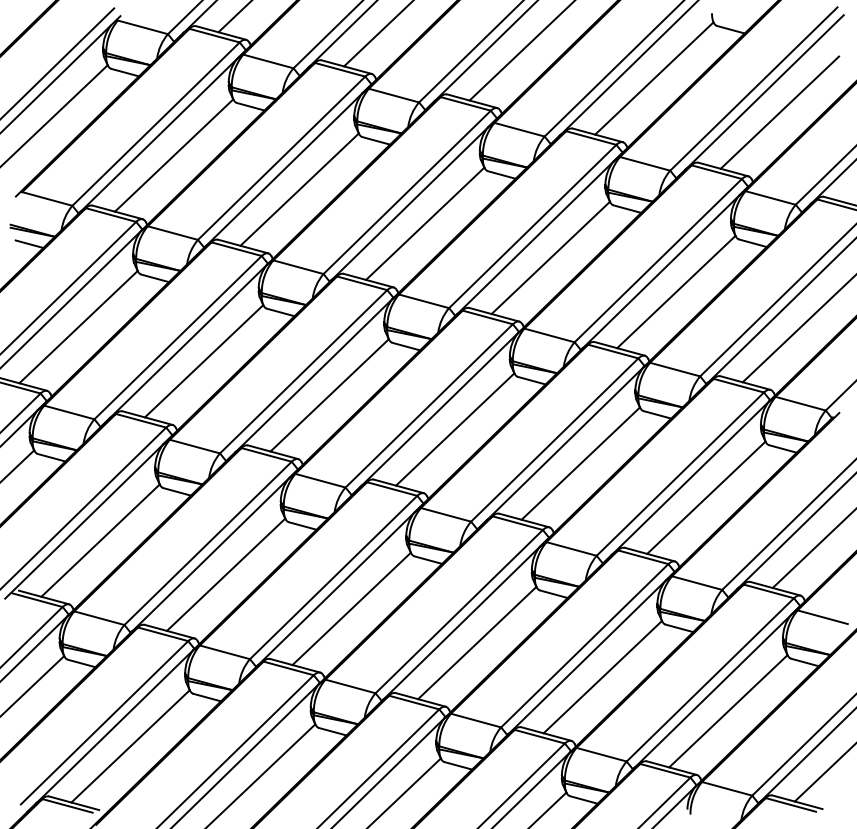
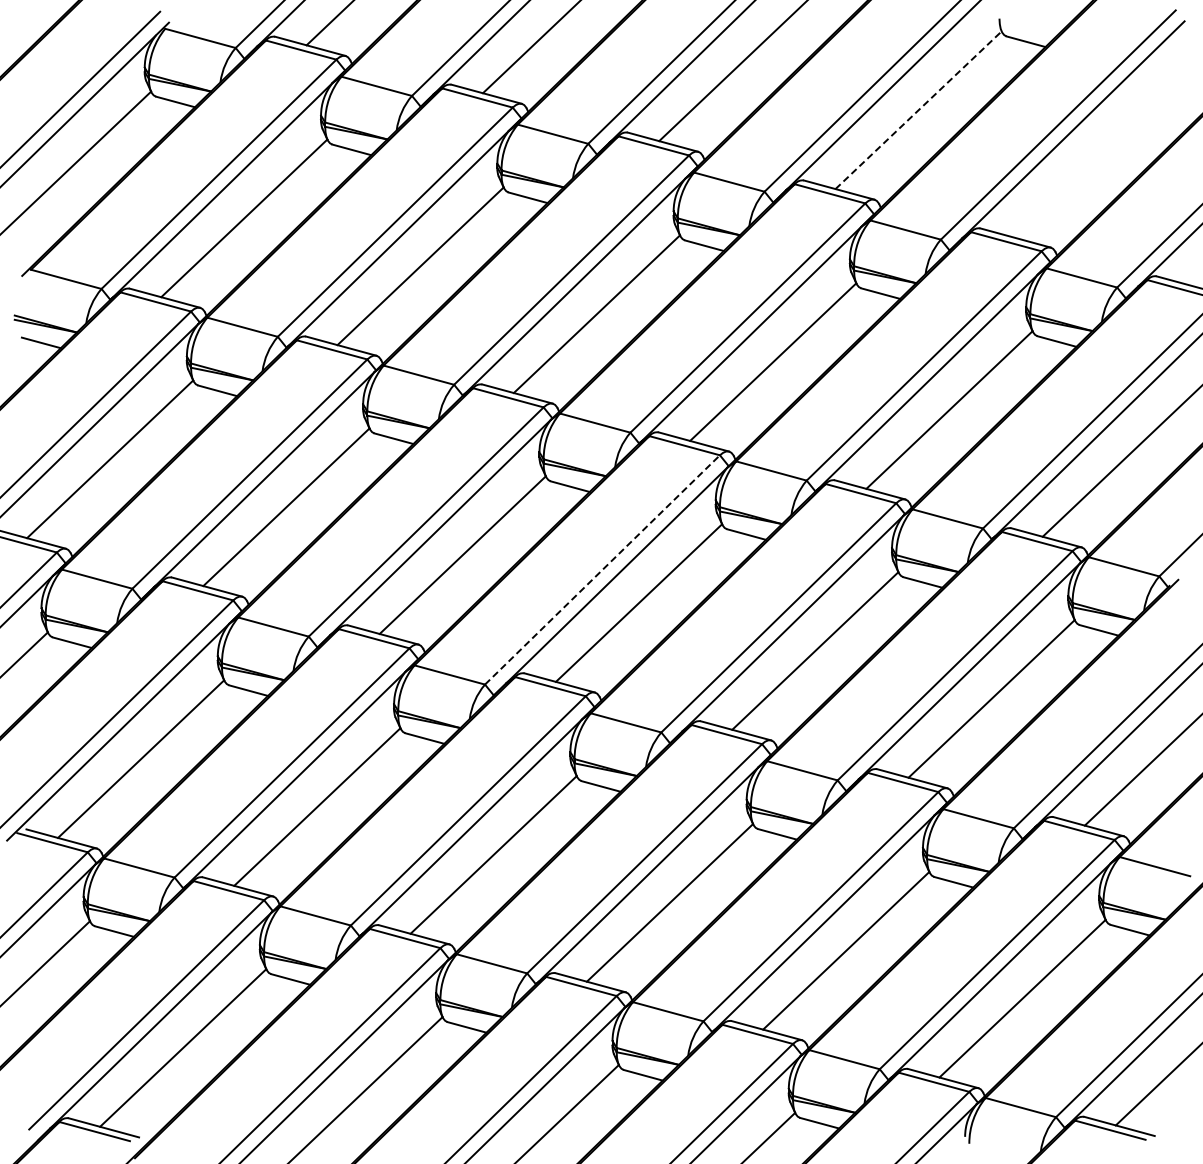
line: (654, 78) -> (918, 110), solid -> dashed
line: (779, 112) -> (1094, 157), removed
line: (429, 405) -> (602, 569), solid -> dashed

